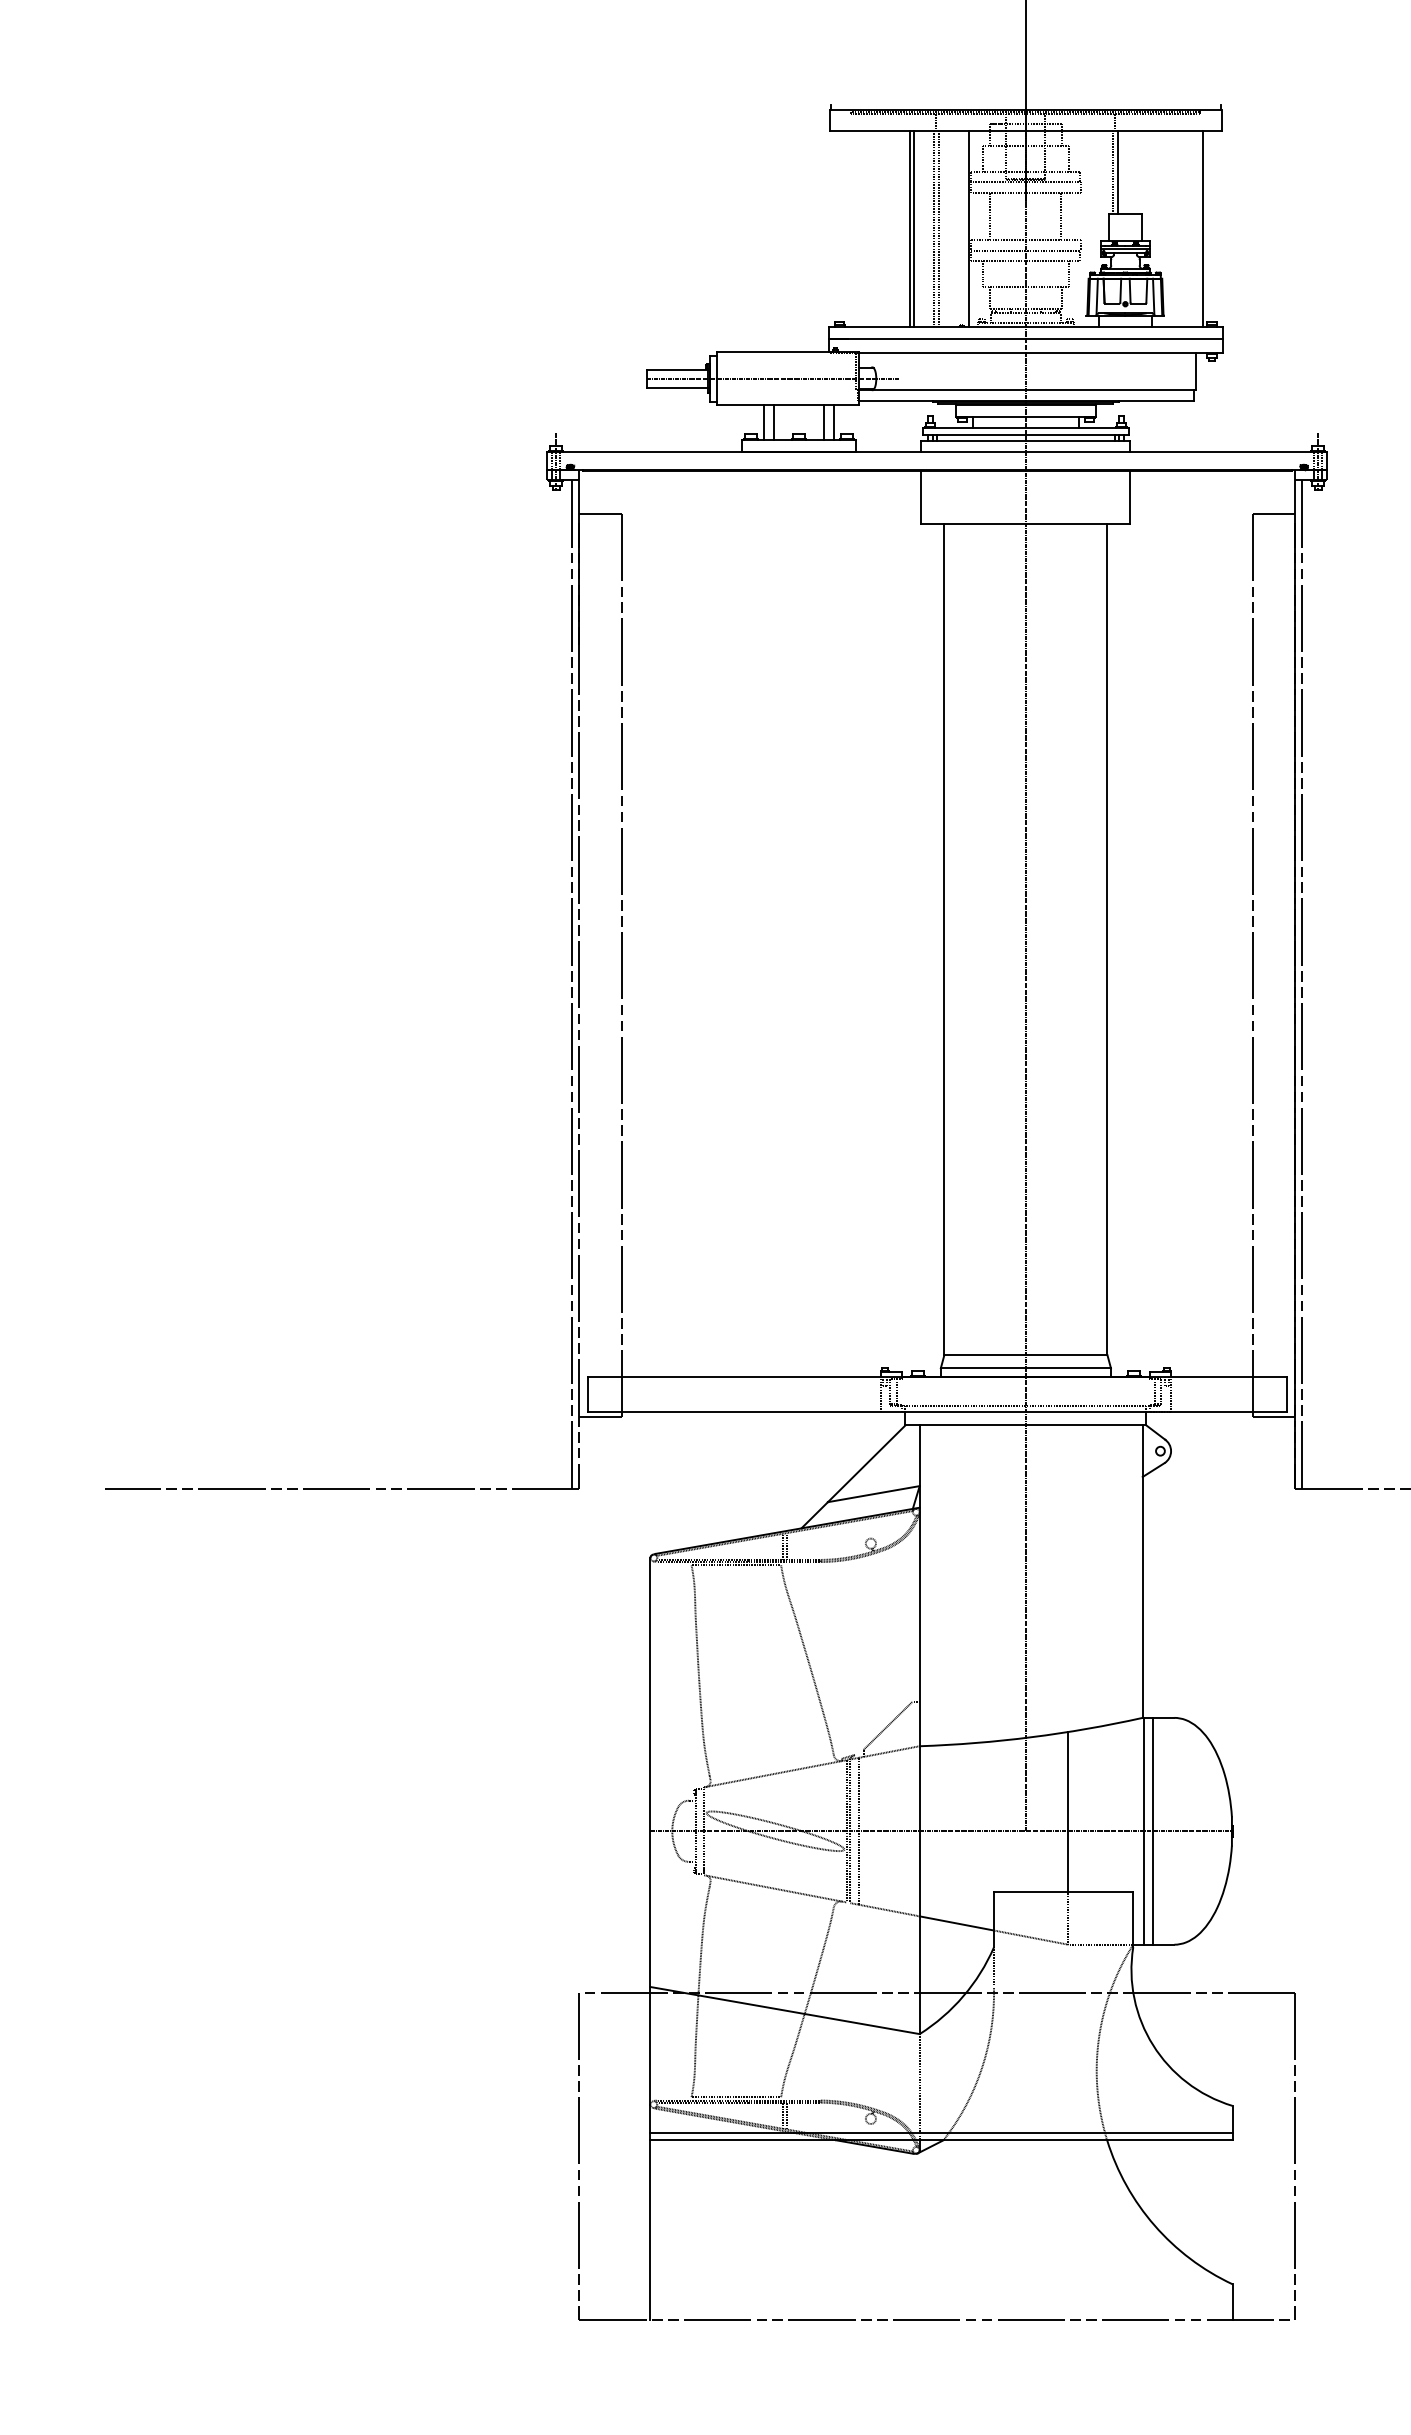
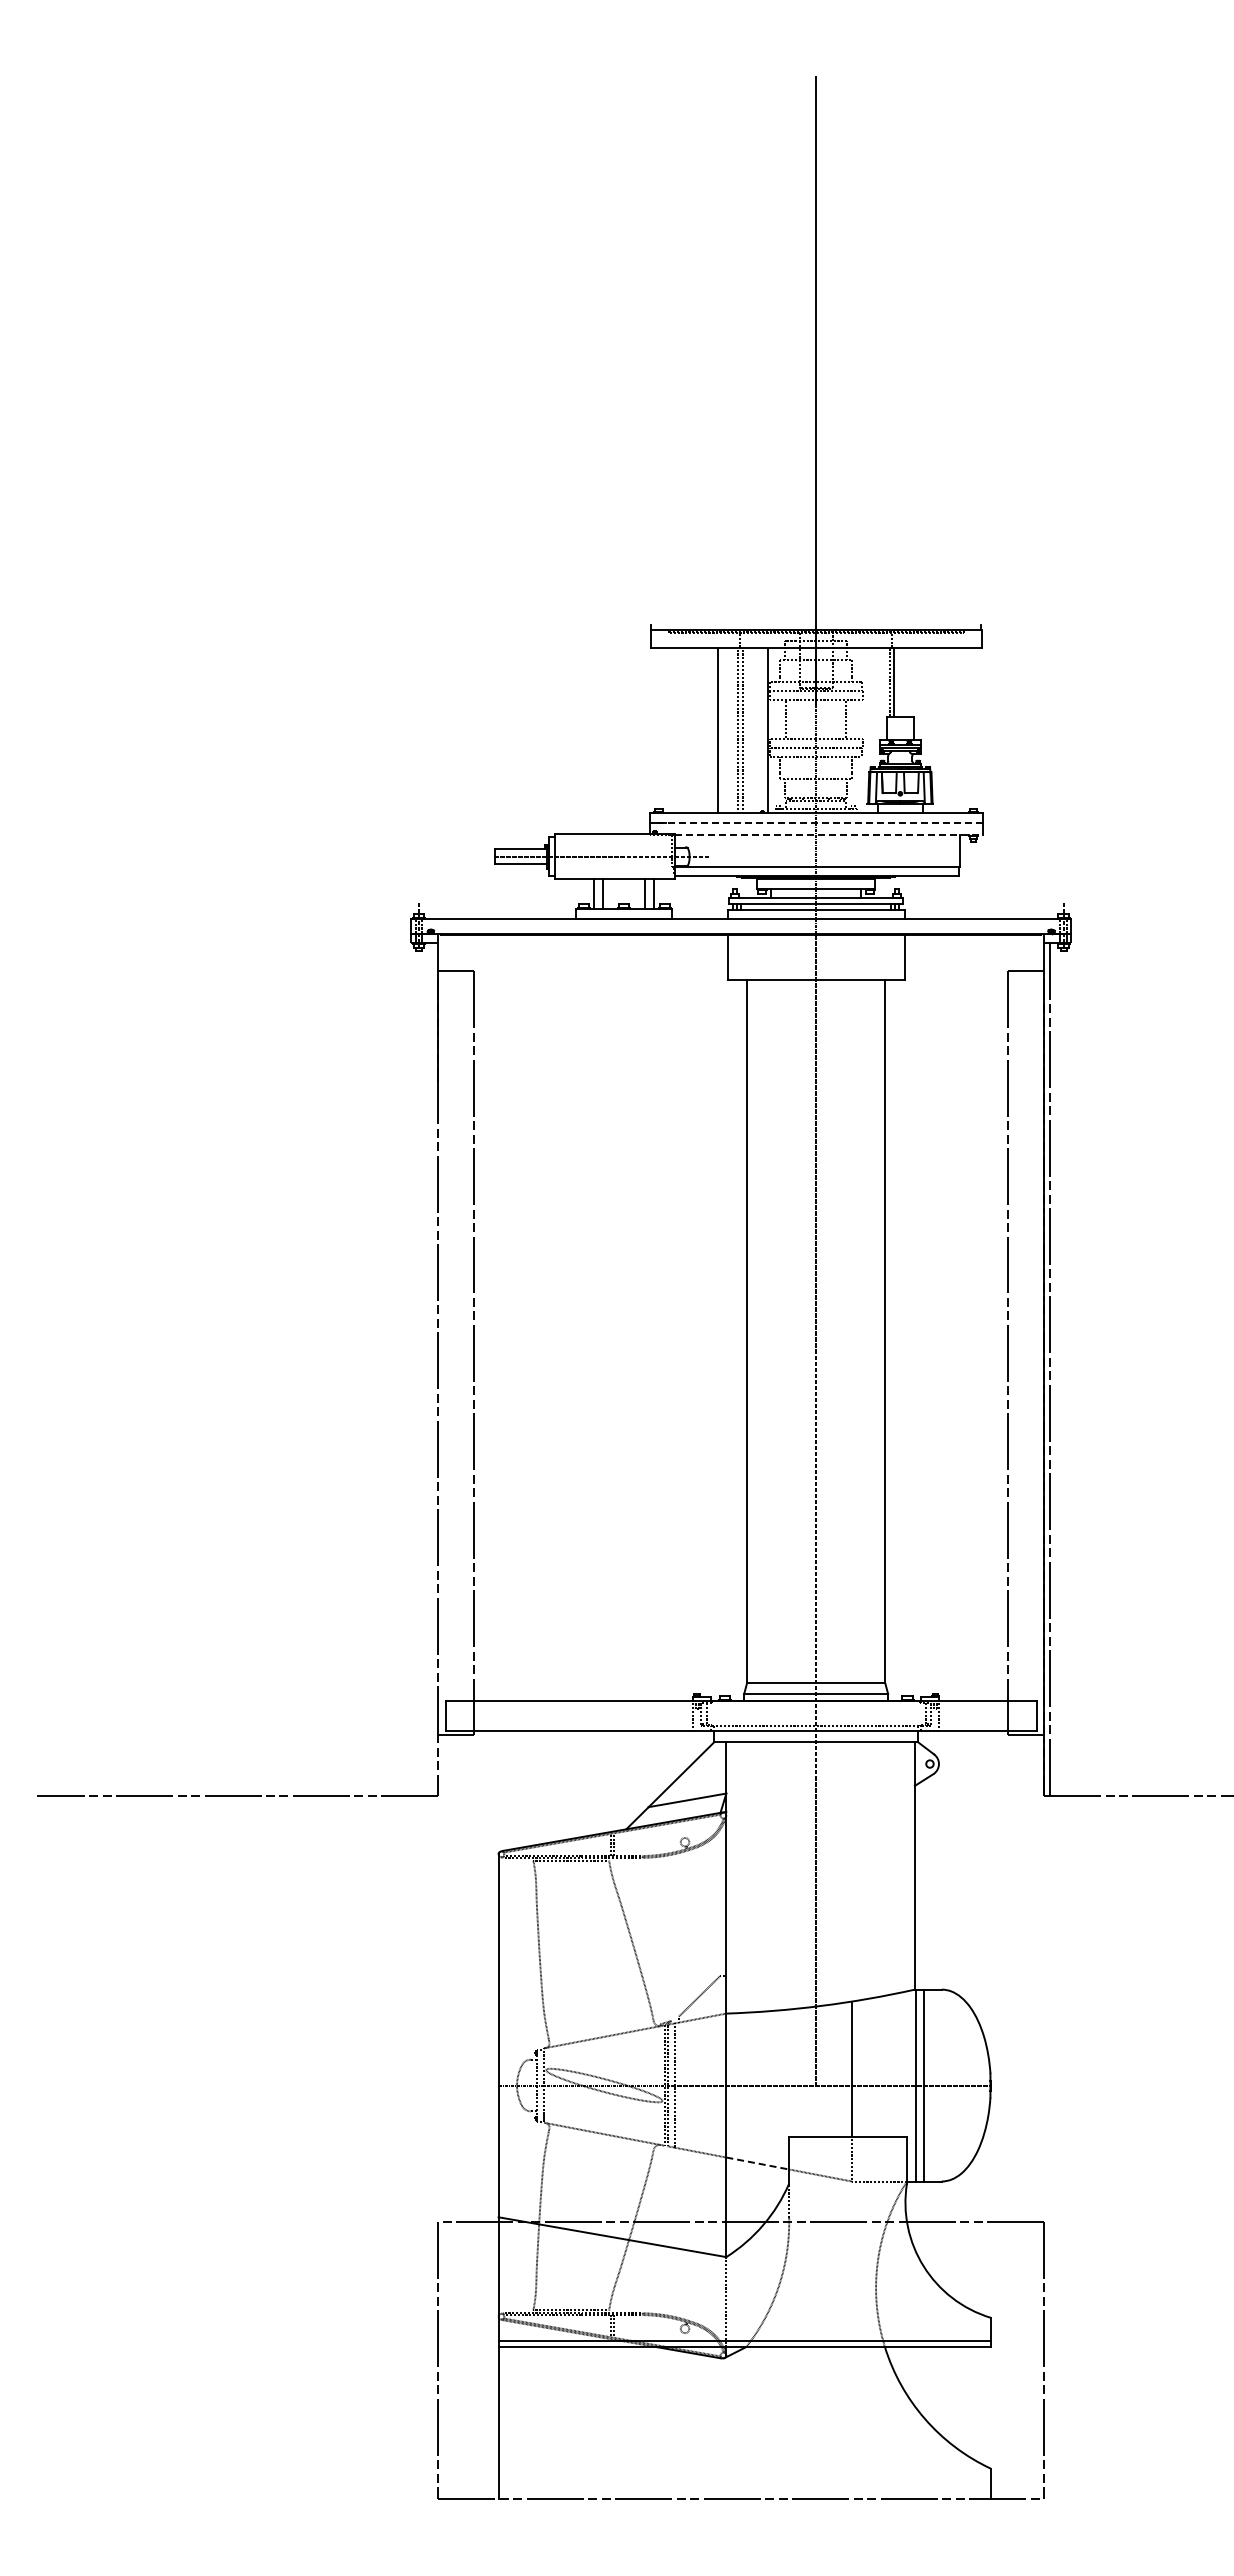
line: (913, 228) -> (721, 729), removed
line: (1203, 228) -> (966, 729), removed
line: (1025, 339) -> (815, 823), solid -> dashed
line: (1040, 353) -> (828, 835), solid -> dashed
line: (572, 984) -> (432, 1369), removed
line: (956, 1923) -> (757, 2163), solid -> dashed

